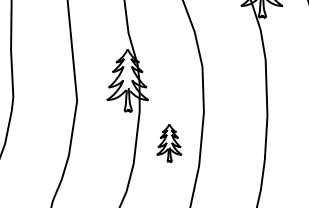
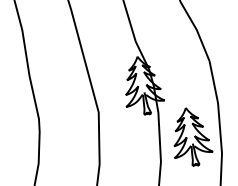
part: (169, 143) -> (190, 137), size x1.67

